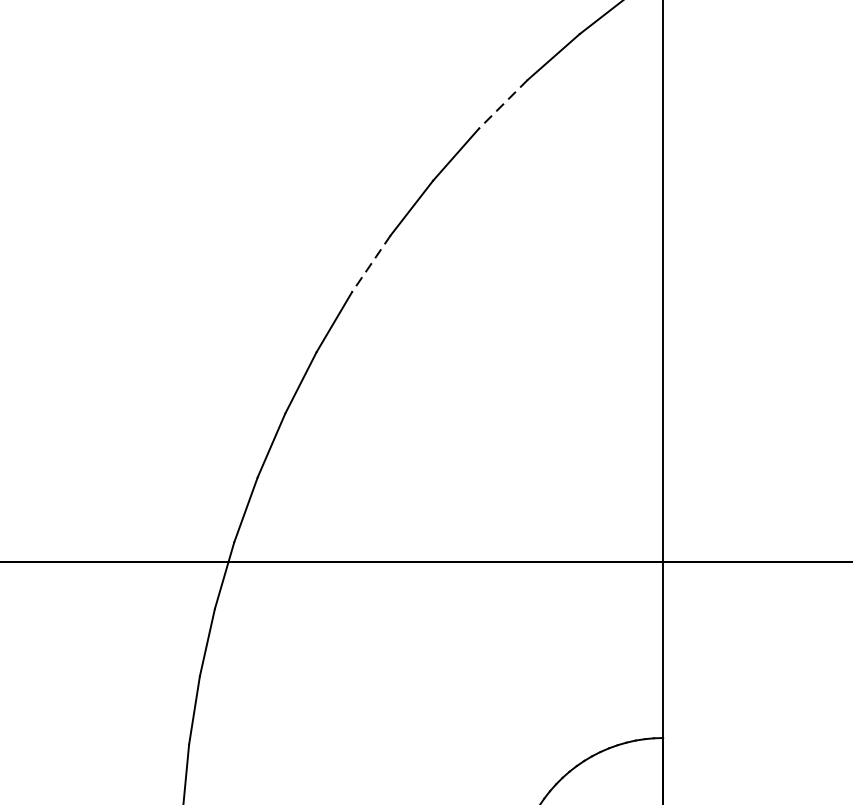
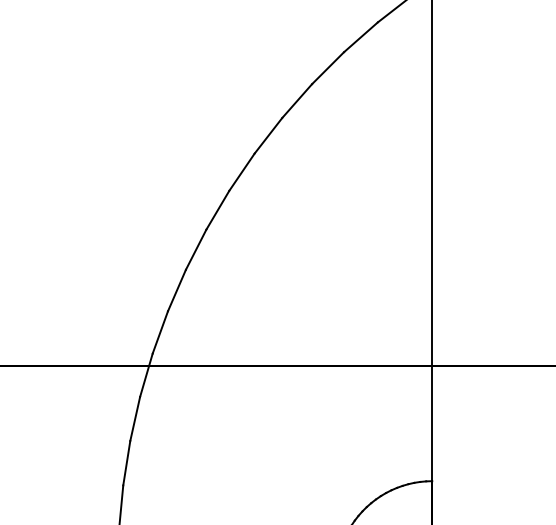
line: (503, 104) -> (328, 68), dashed -> solid
line: (370, 264) -> (241, 172), dashed -> solid

